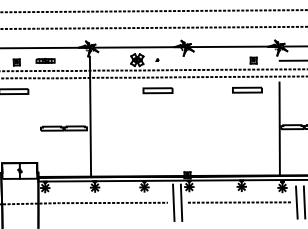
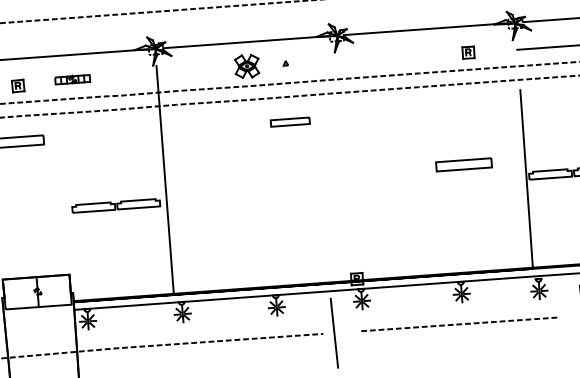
part: (247, 89) -> (464, 163), moved
part: (157, 90) -> (289, 121), size x0.7
line: (181, 202) -> (349, 331), removed
line: (296, 202) -> (567, 317), removed

